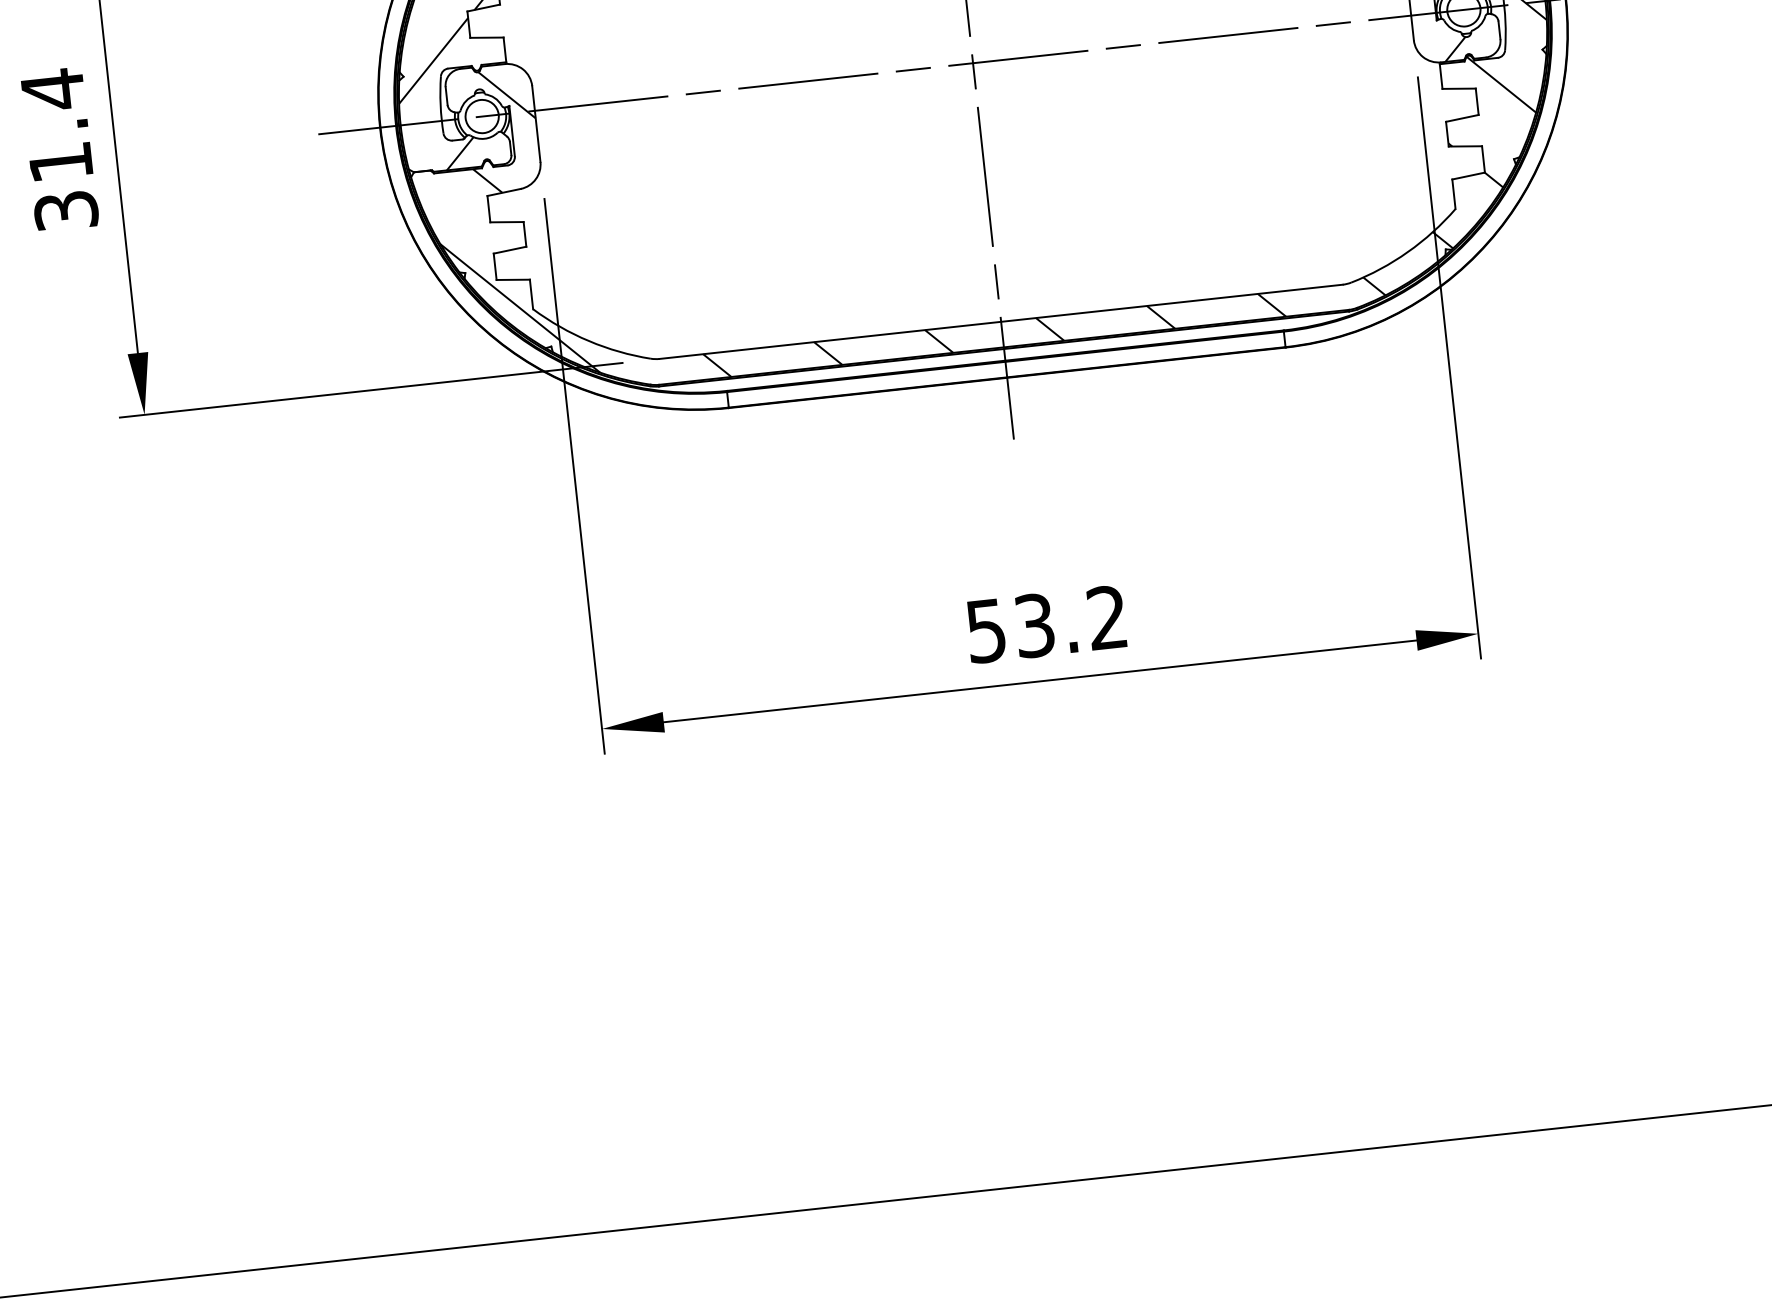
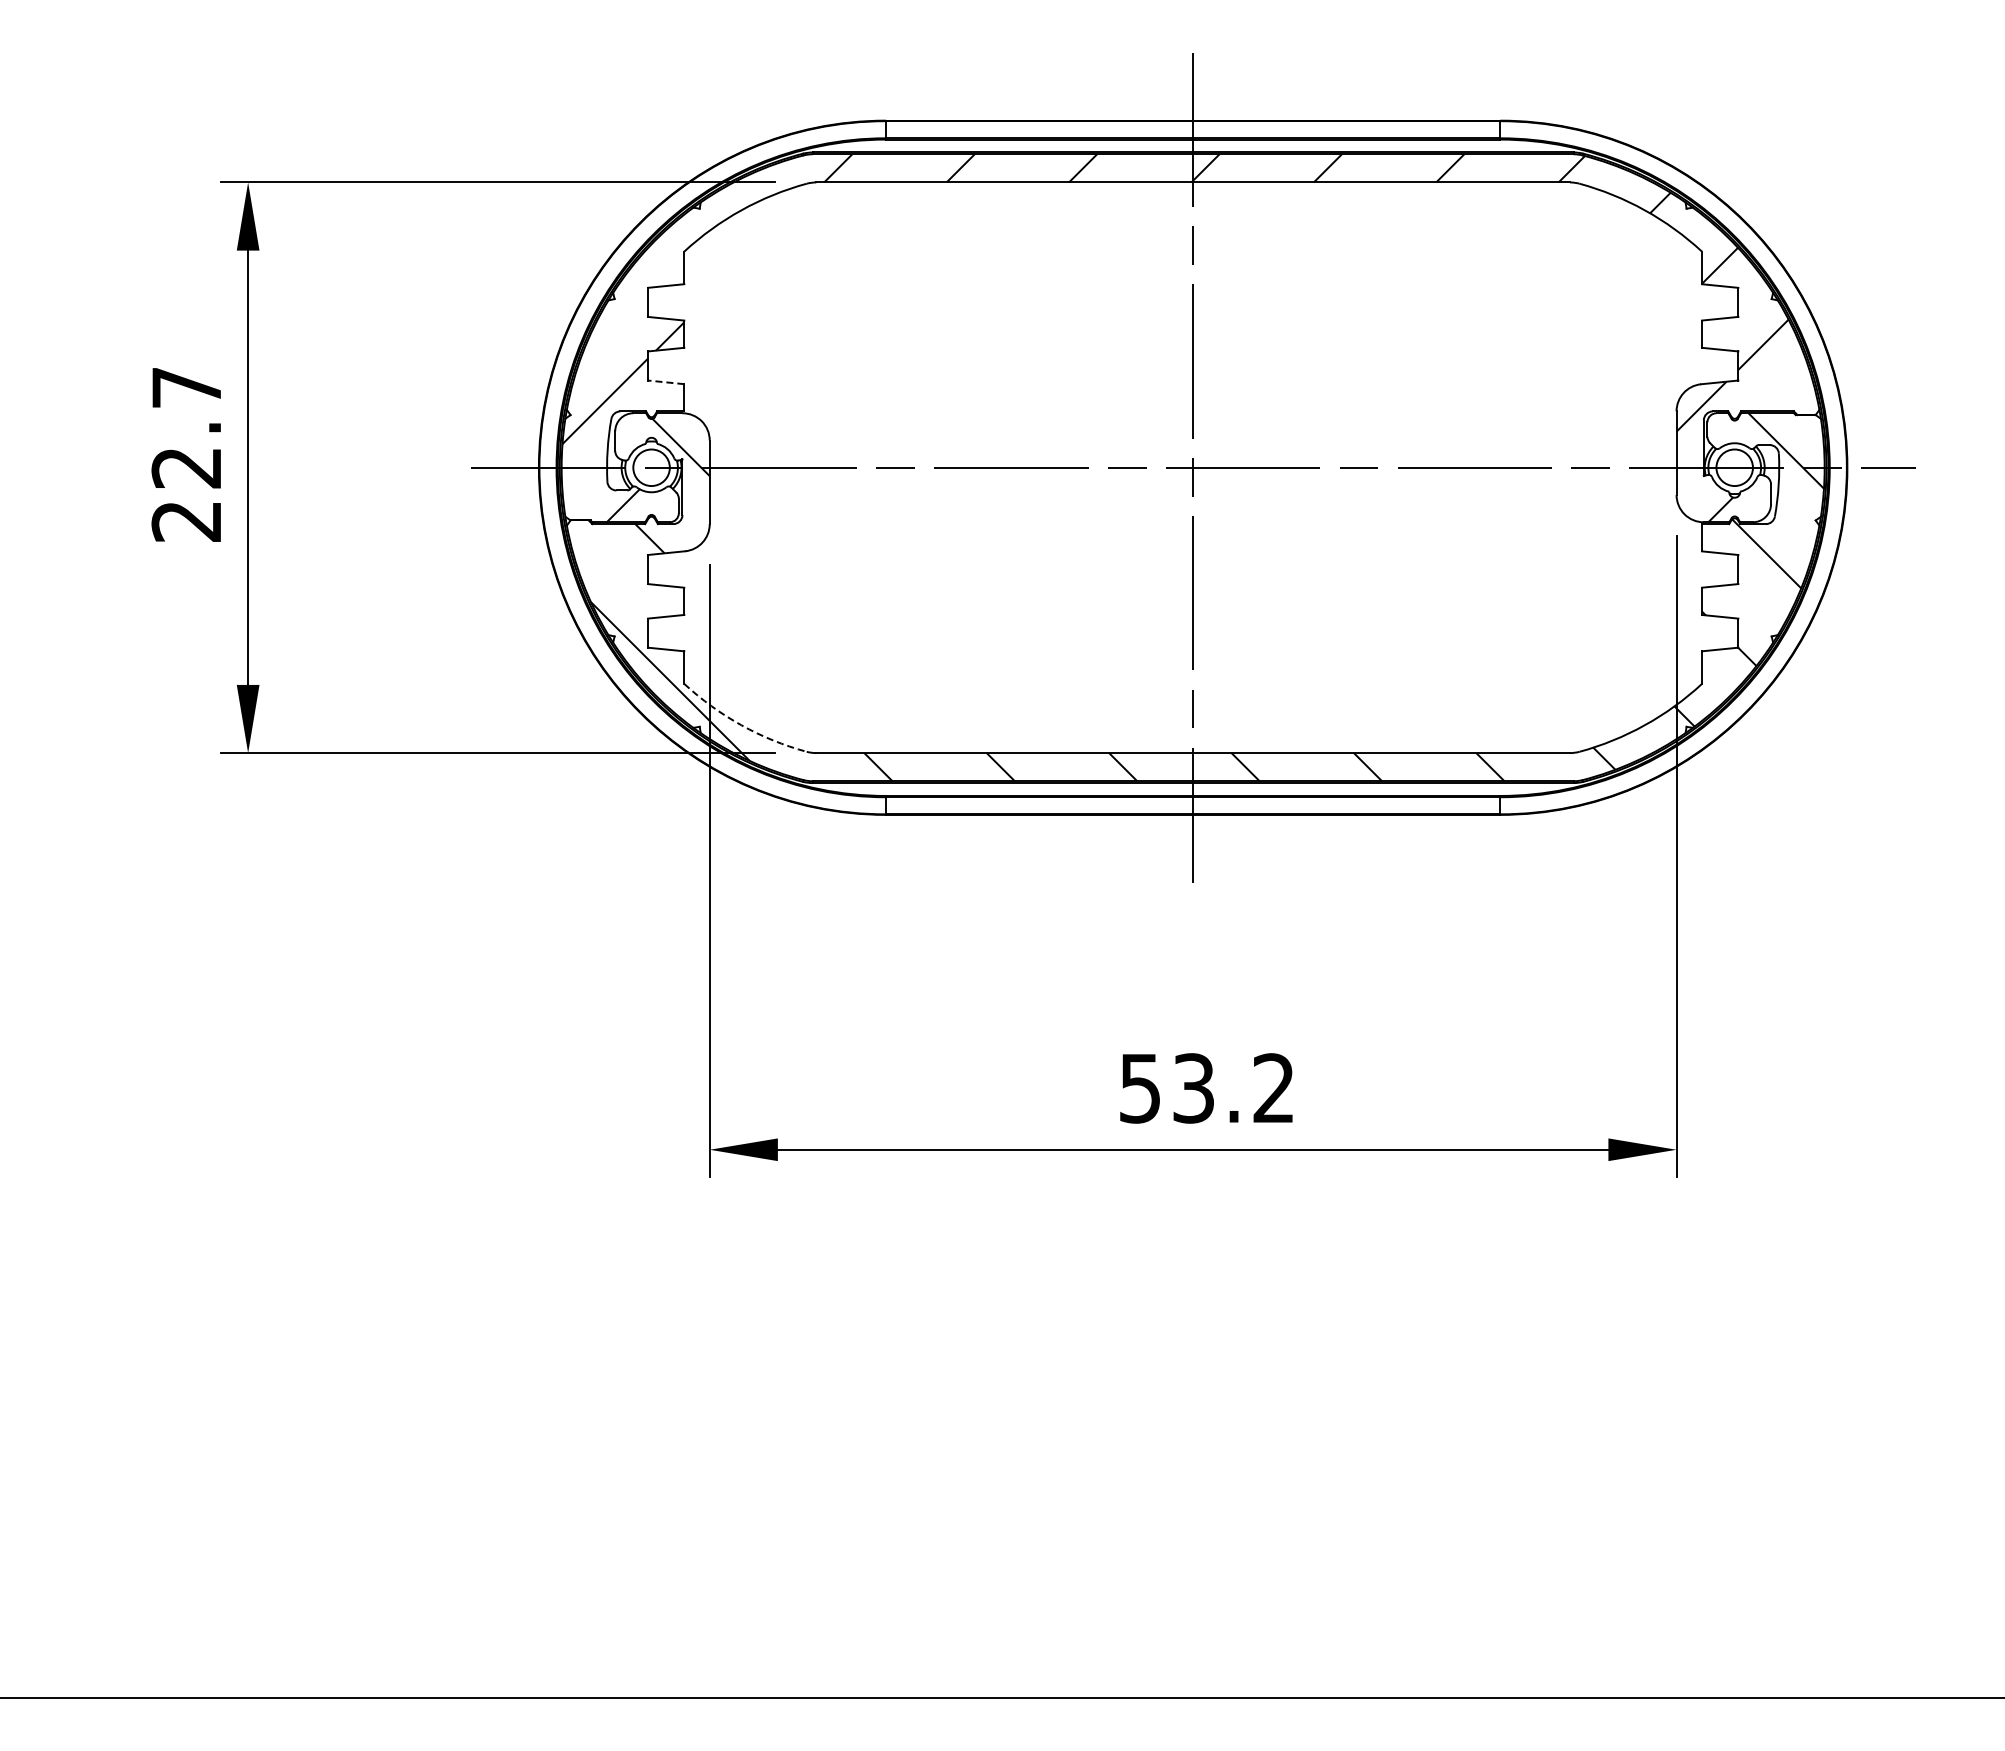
line: (486, 37) -> (665, 382), solid -> dashed
text: (59, 149) -> (186, 453), 31.4 -> 22.7
arc: (589, 341) -> (741, 725), solid -> dashed

